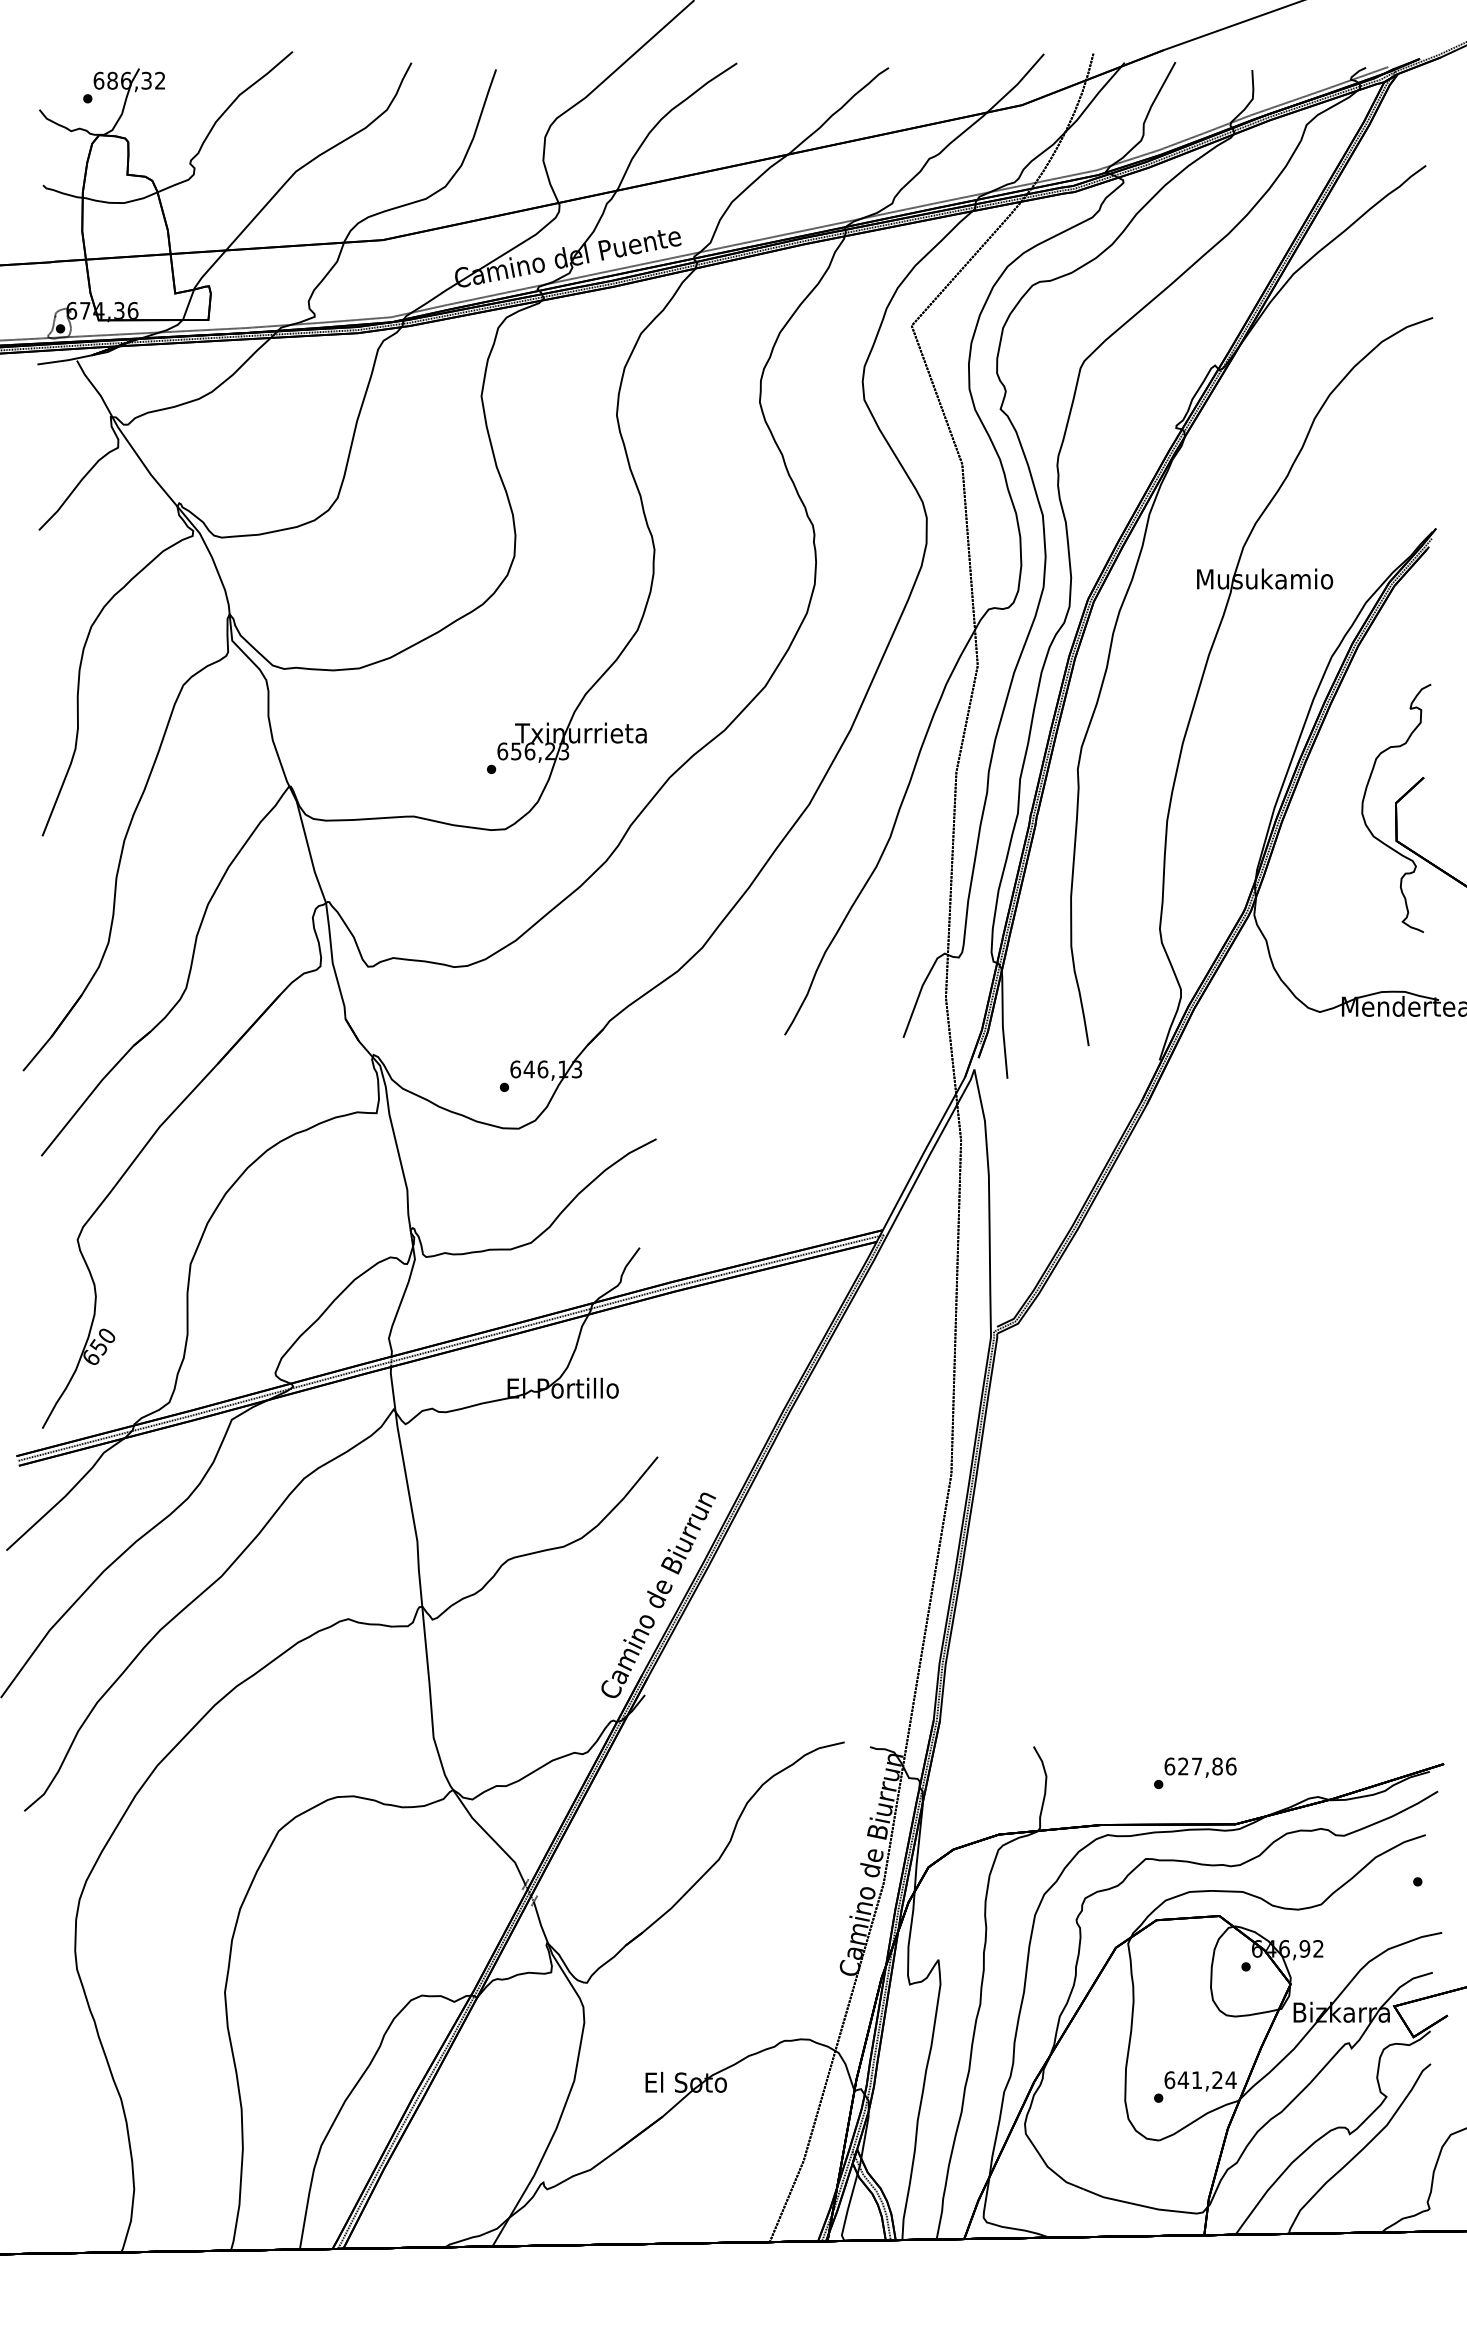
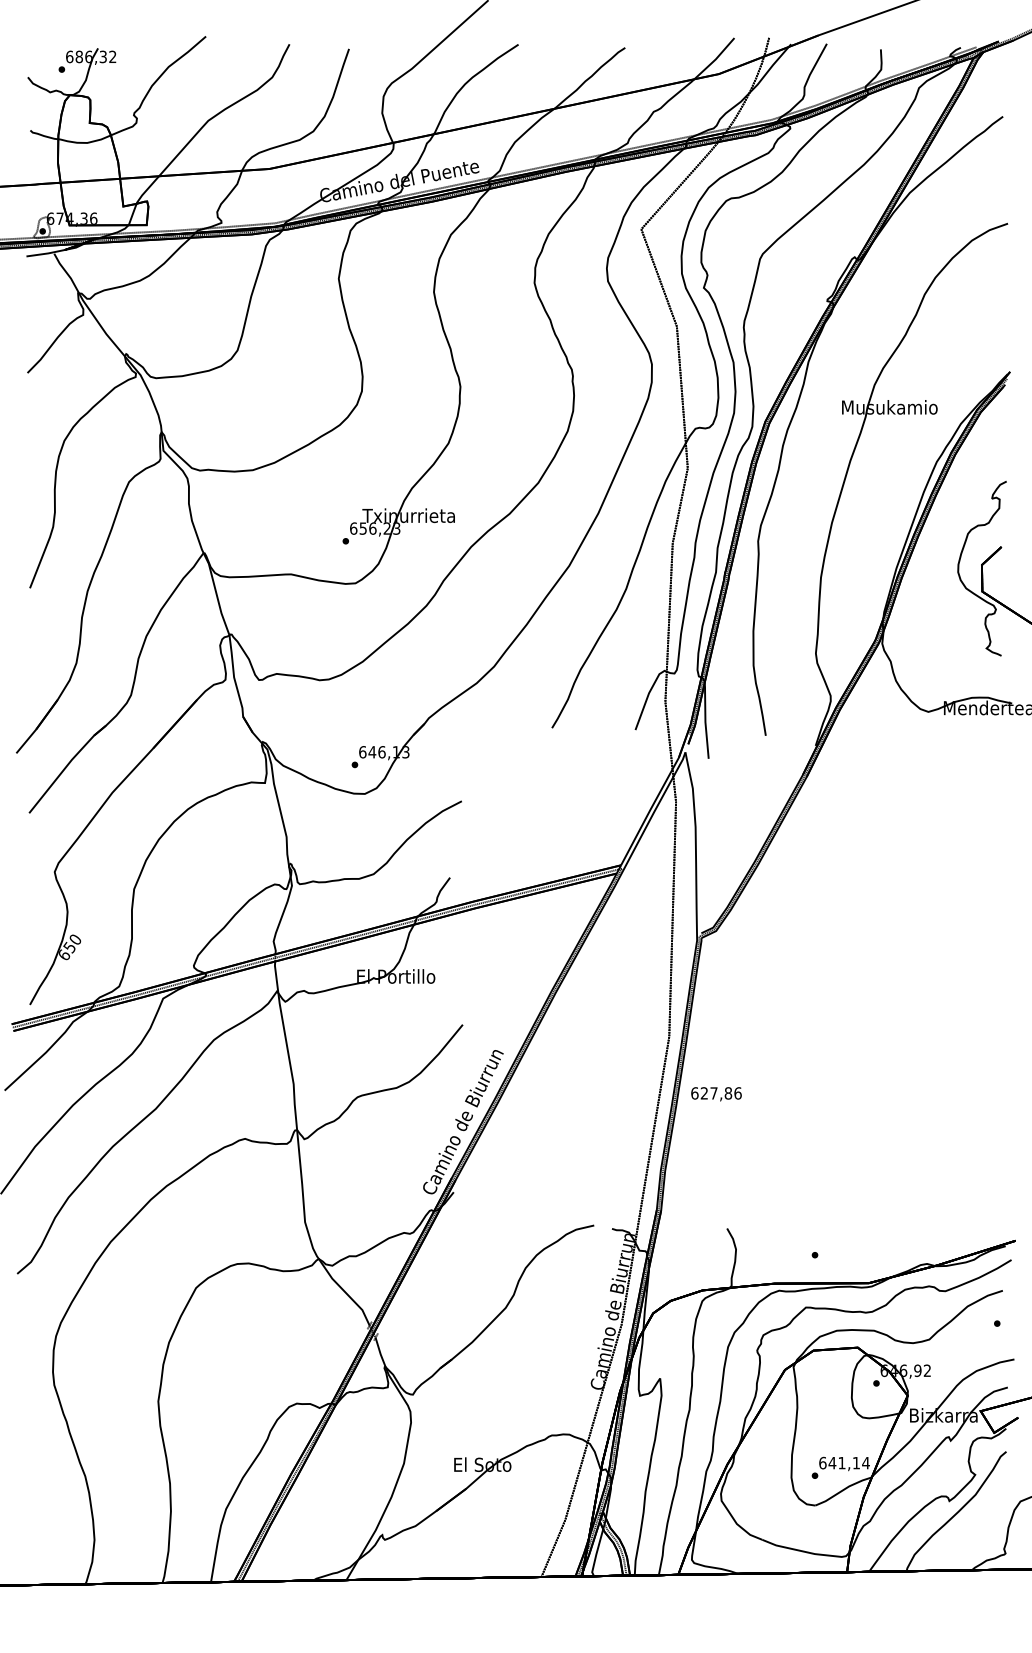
text: (1200, 1767) -> (716, 1094), moved
text: (1217, 2079) -> (856, 1462), 641,24 -> 641,14

